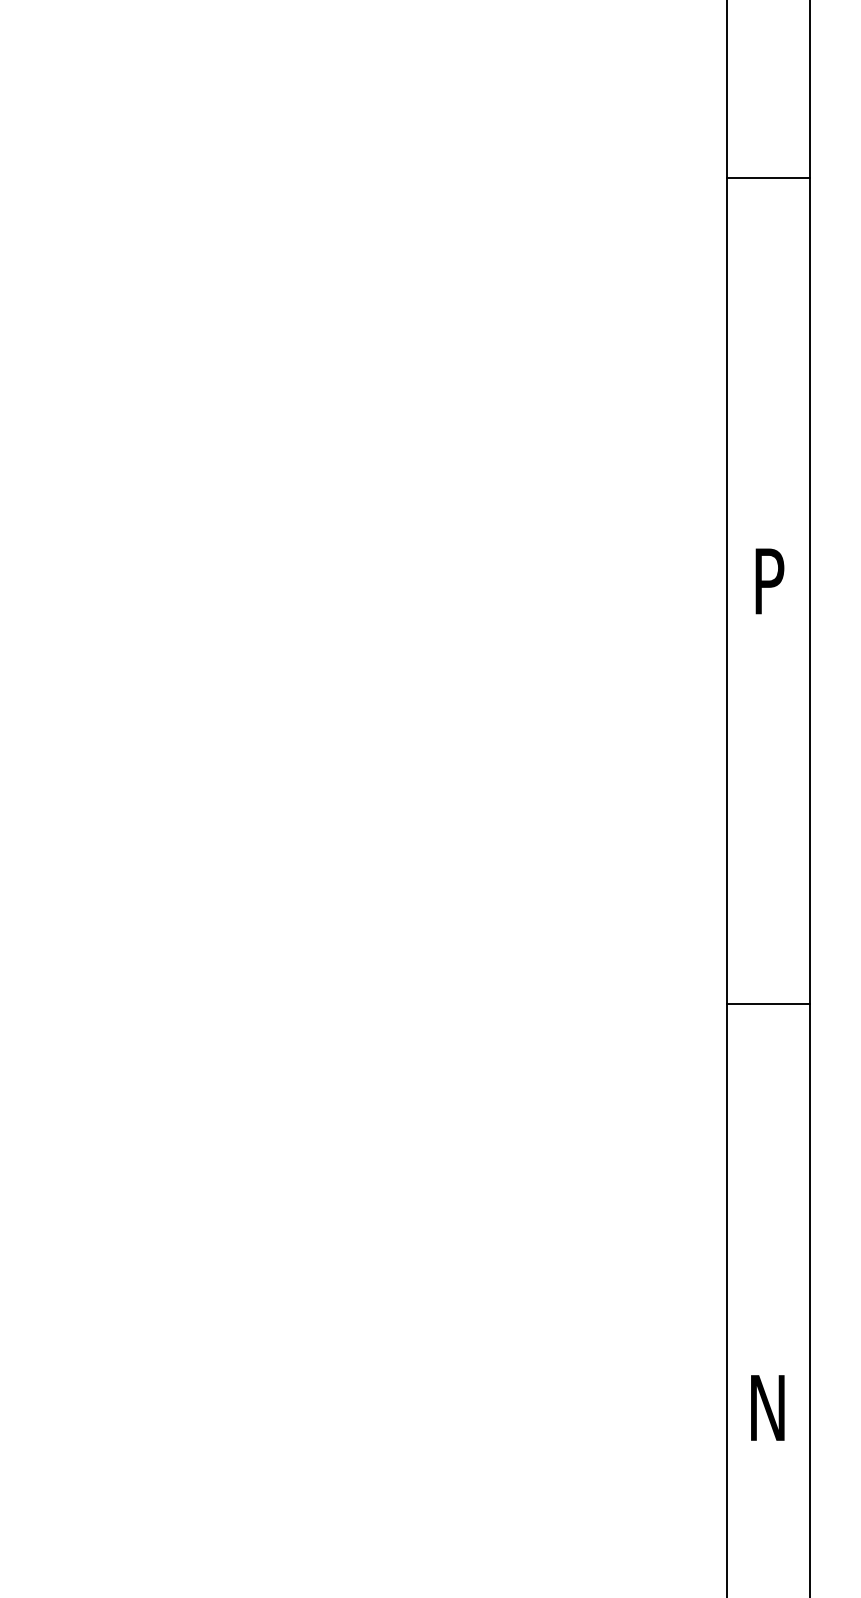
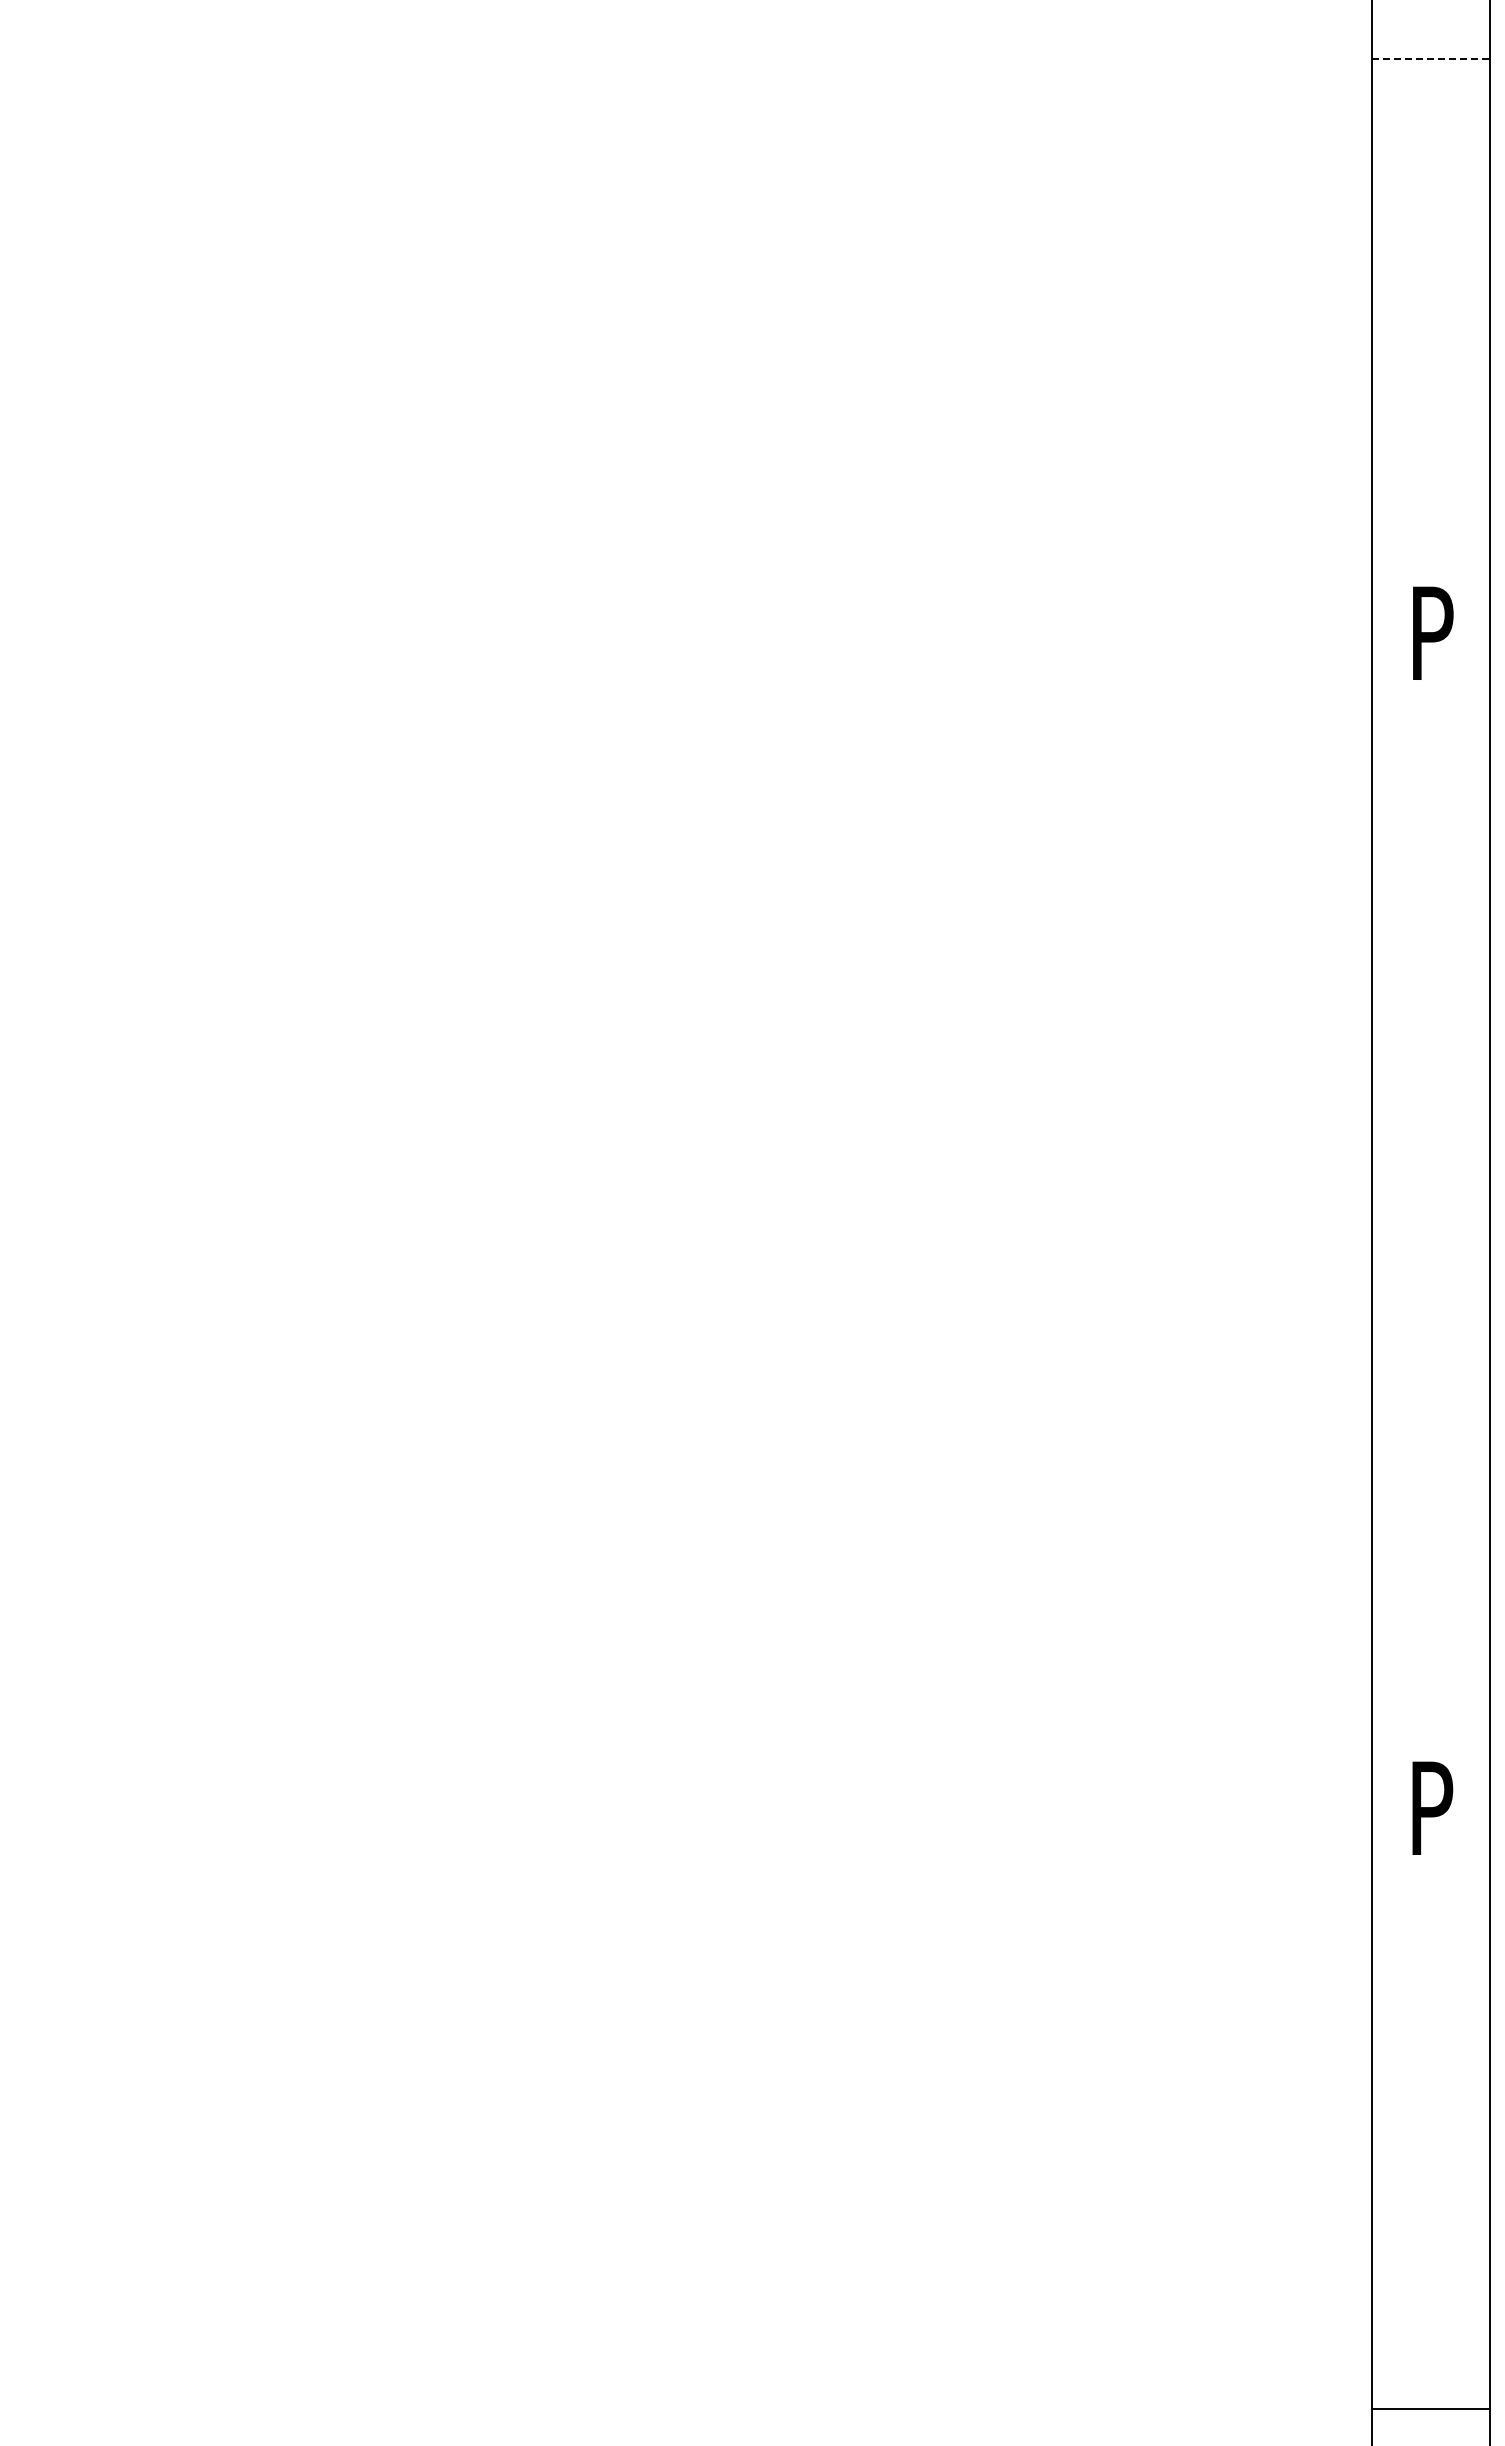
line: (768, 177) -> (1431, 59), solid -> dashed
line: (768, 1004) -> (1430, 1234), removed
text: (767, 1407) -> (1429, 1807), N -> P

